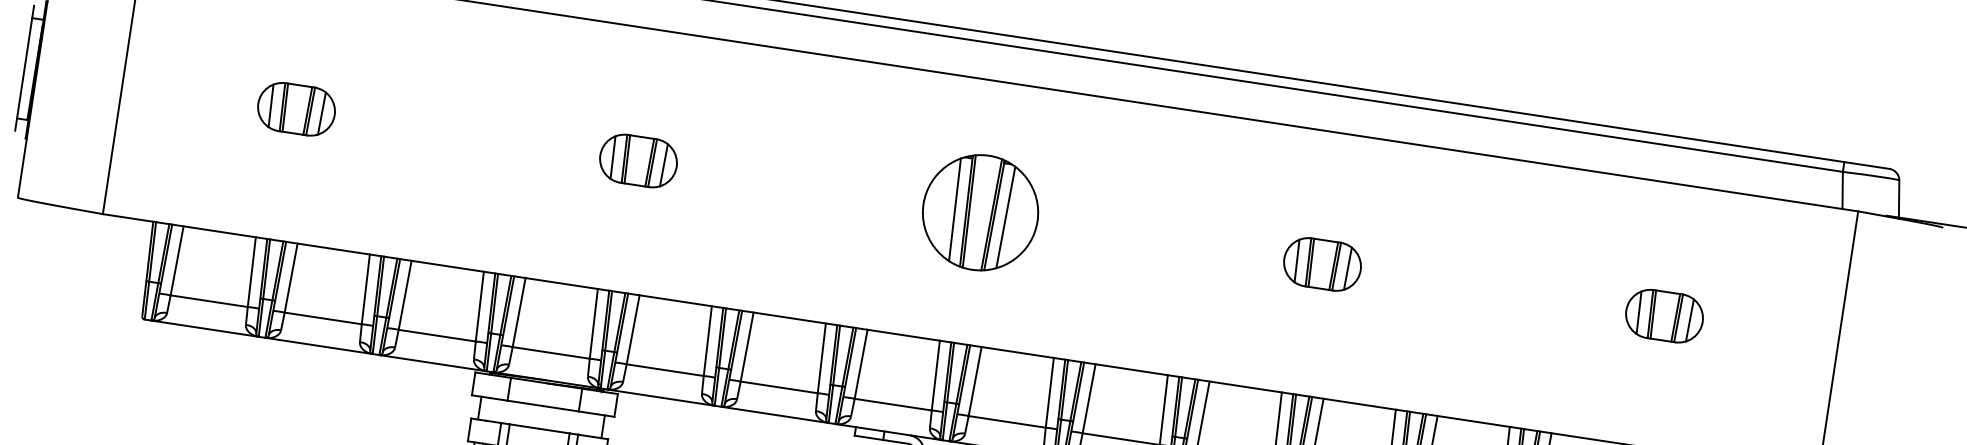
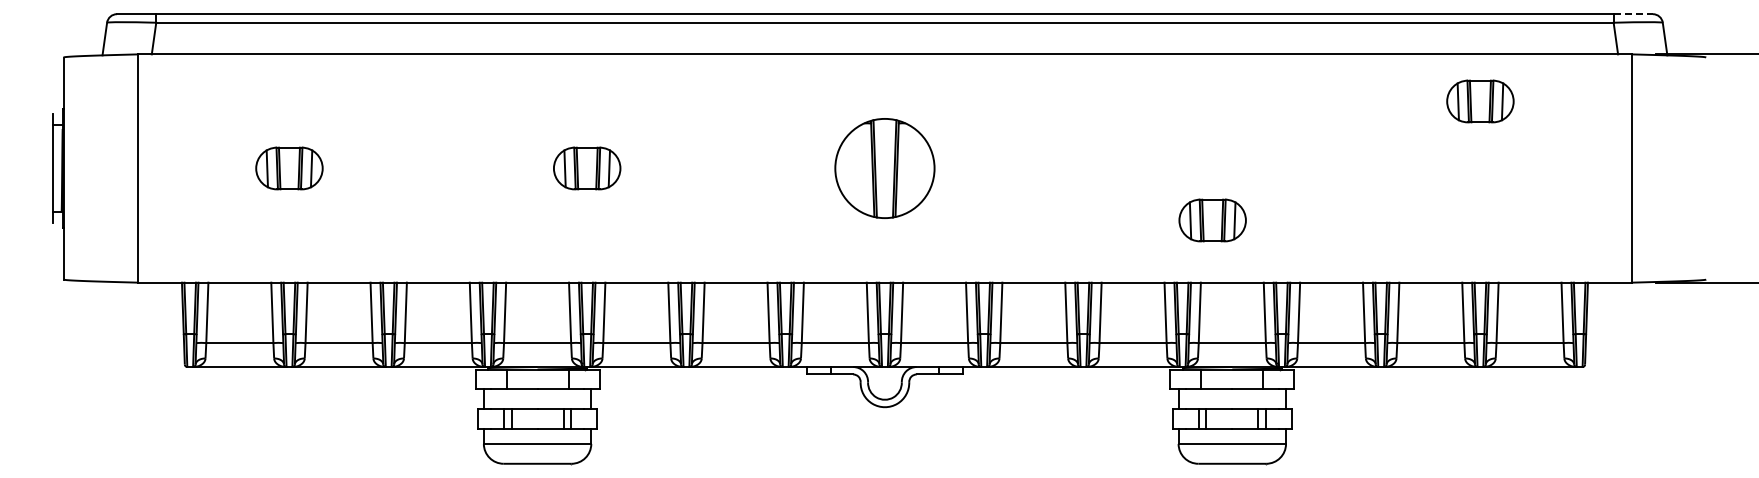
line: (1867, 165) -> (1633, 14), solid -> dashed
line: (954, 208) -> (862, 168), removed
line: (1005, 216) -> (906, 168), removed
part: (1322, 264) -> (1212, 220), moved
part: (1664, 316) -> (1480, 101), moved

